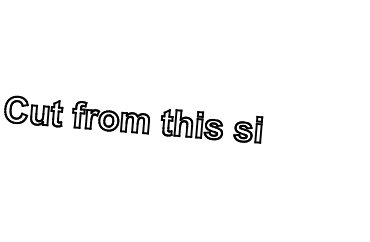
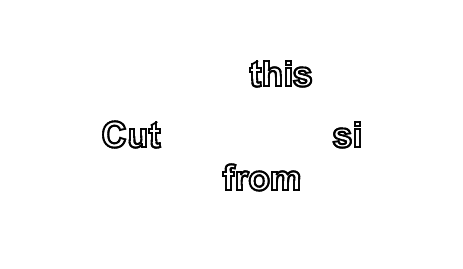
part: (111, 117) -> (261, 177), moved
part: (192, 124) -> (280, 73), moved

